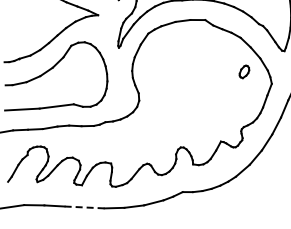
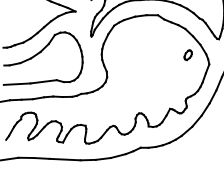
line: (84, 207) -> (65, 159), dashed -> solid

